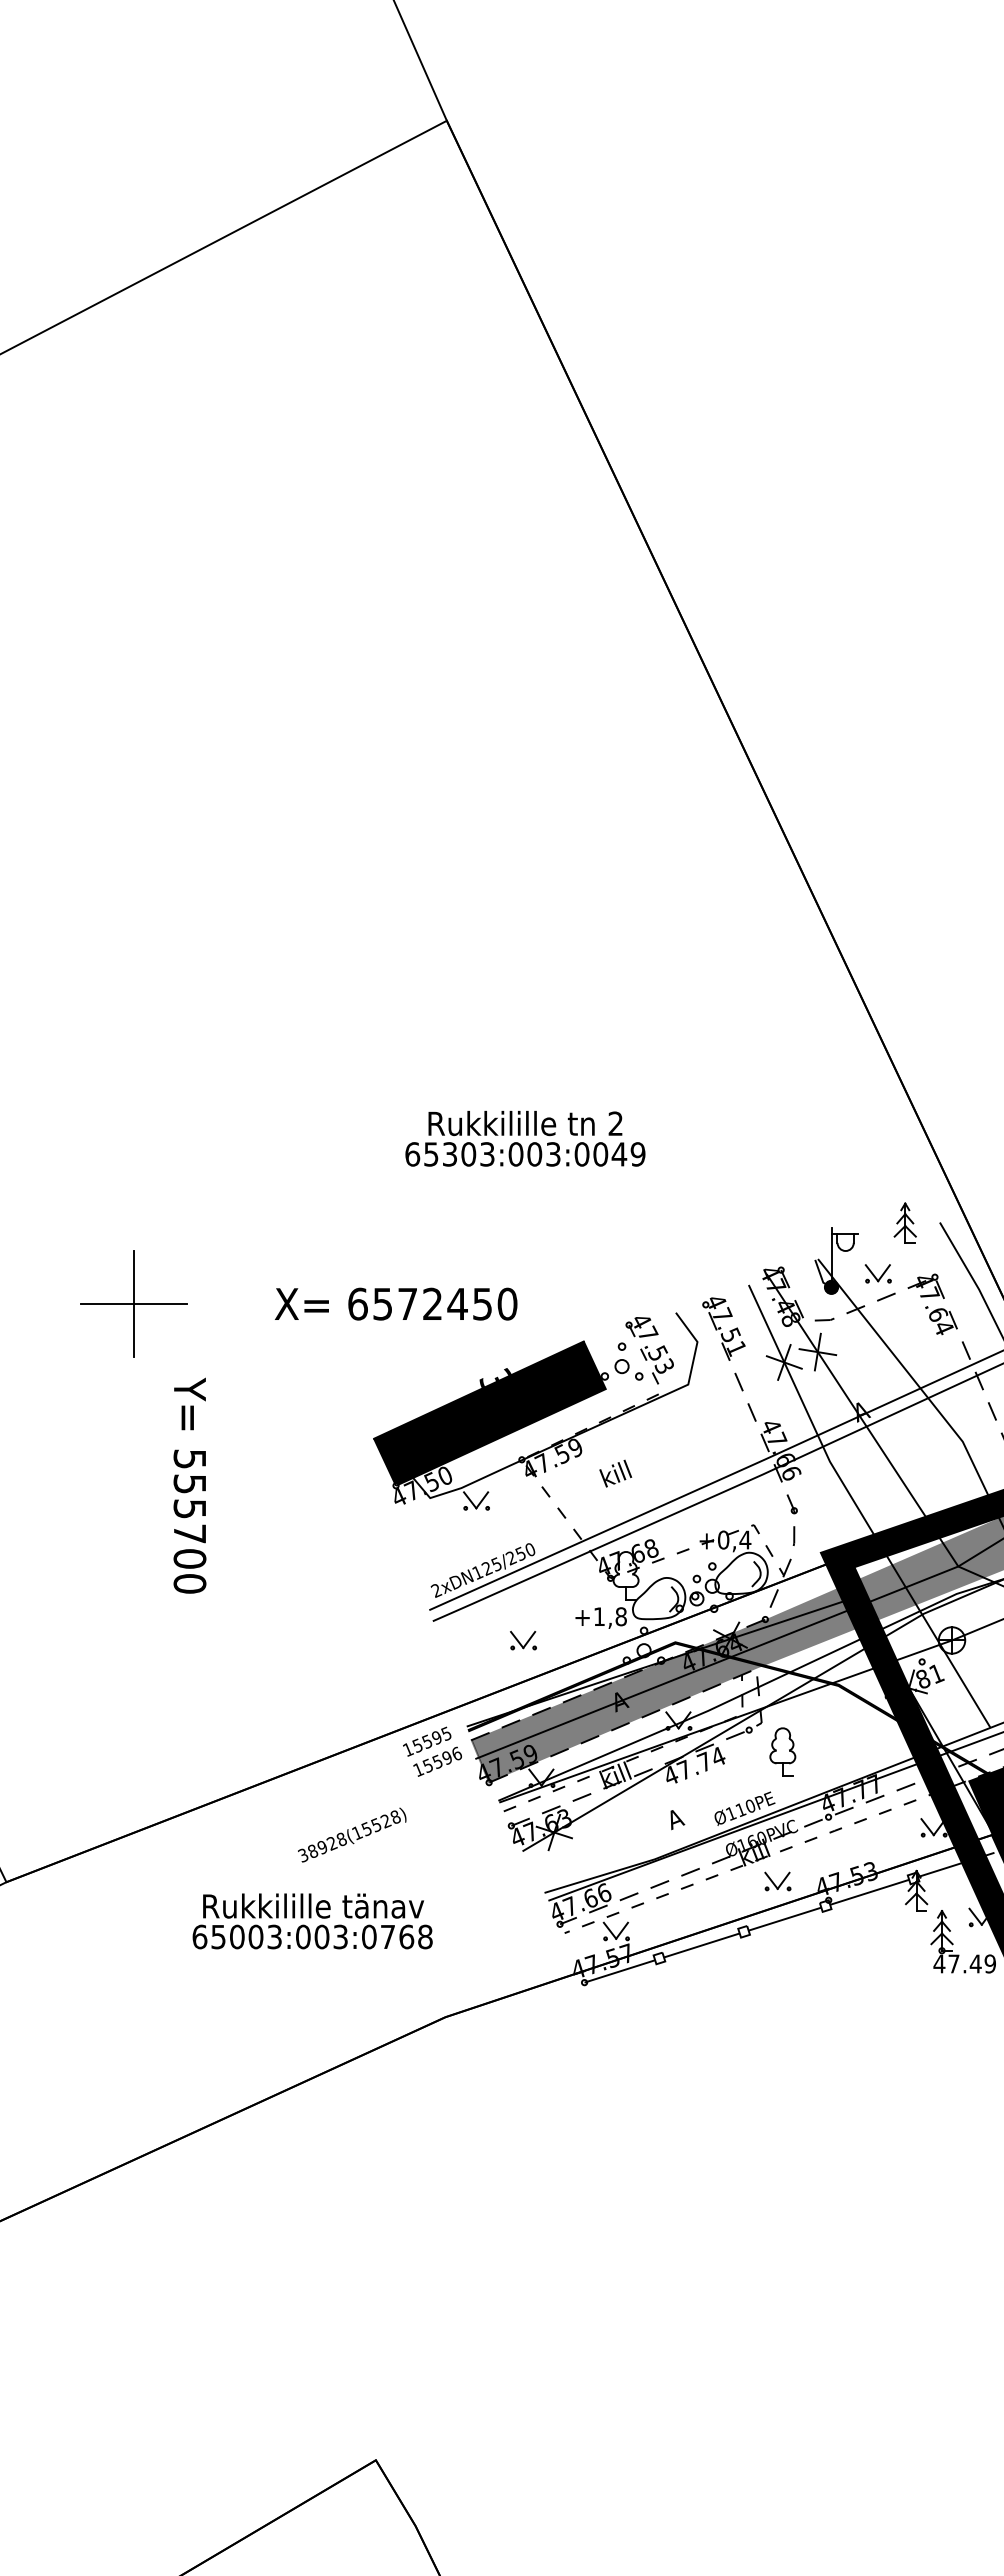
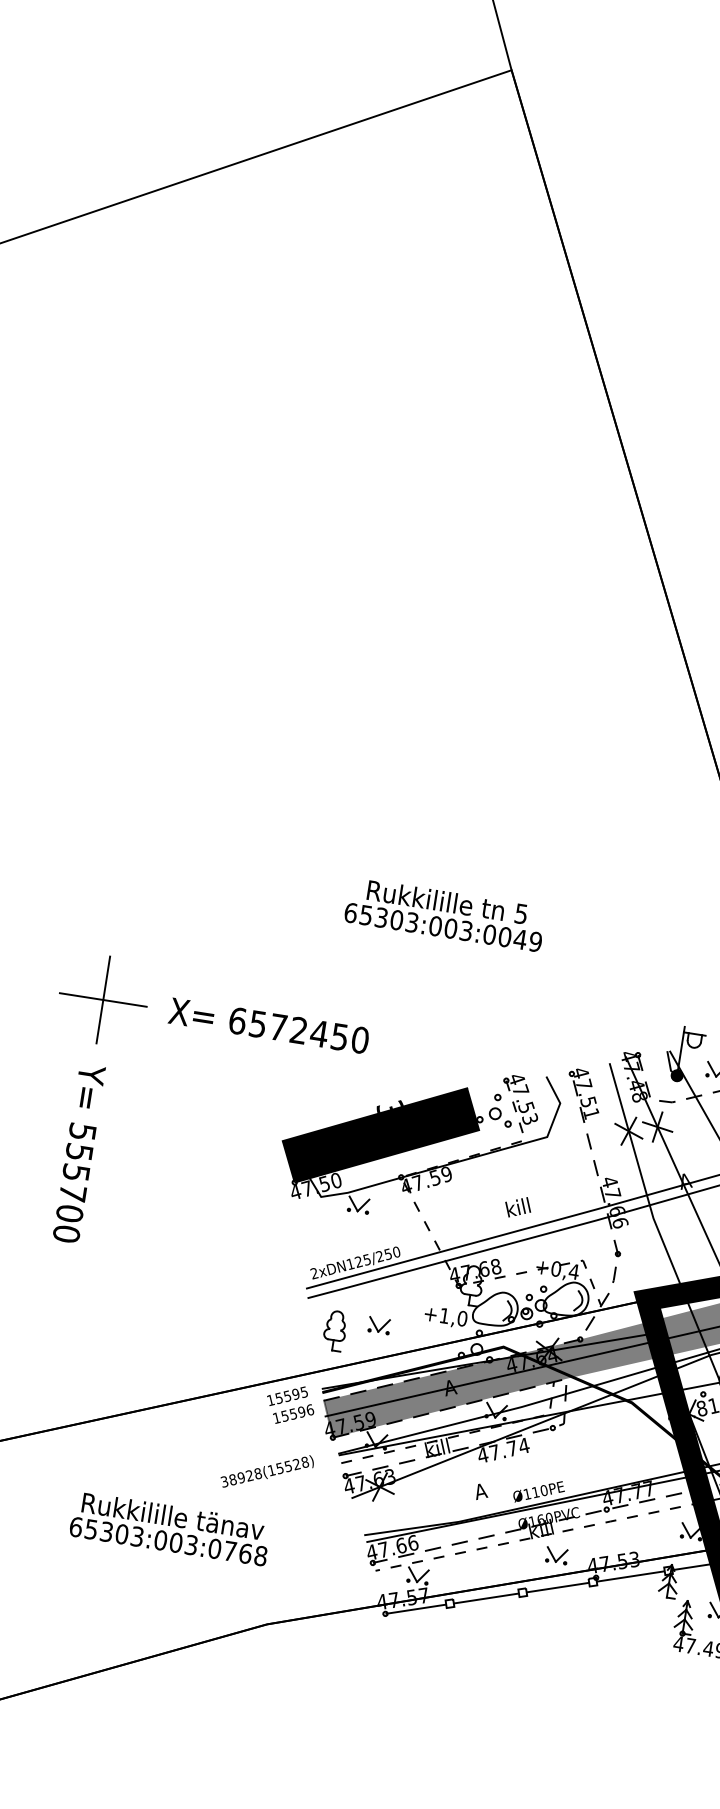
text: (615, 1123) -> (521, 913), 2 -> 5
text: (396, 1303) -> (269, 1025), moved
text: (615, 1473) -> (518, 1207), moved
text: (189, 1485) -> (78, 1153), moved
text: (620, 1616) -> (461, 1318), +1,8 -> +1,0
part: (782, 1751) -> (334, 1330), moved
text: (352, 1834) -> (267, 1471), moved
text: (237, 1936) -> (106, 1531), 65003:003:0768 -> 65303:003:0768

